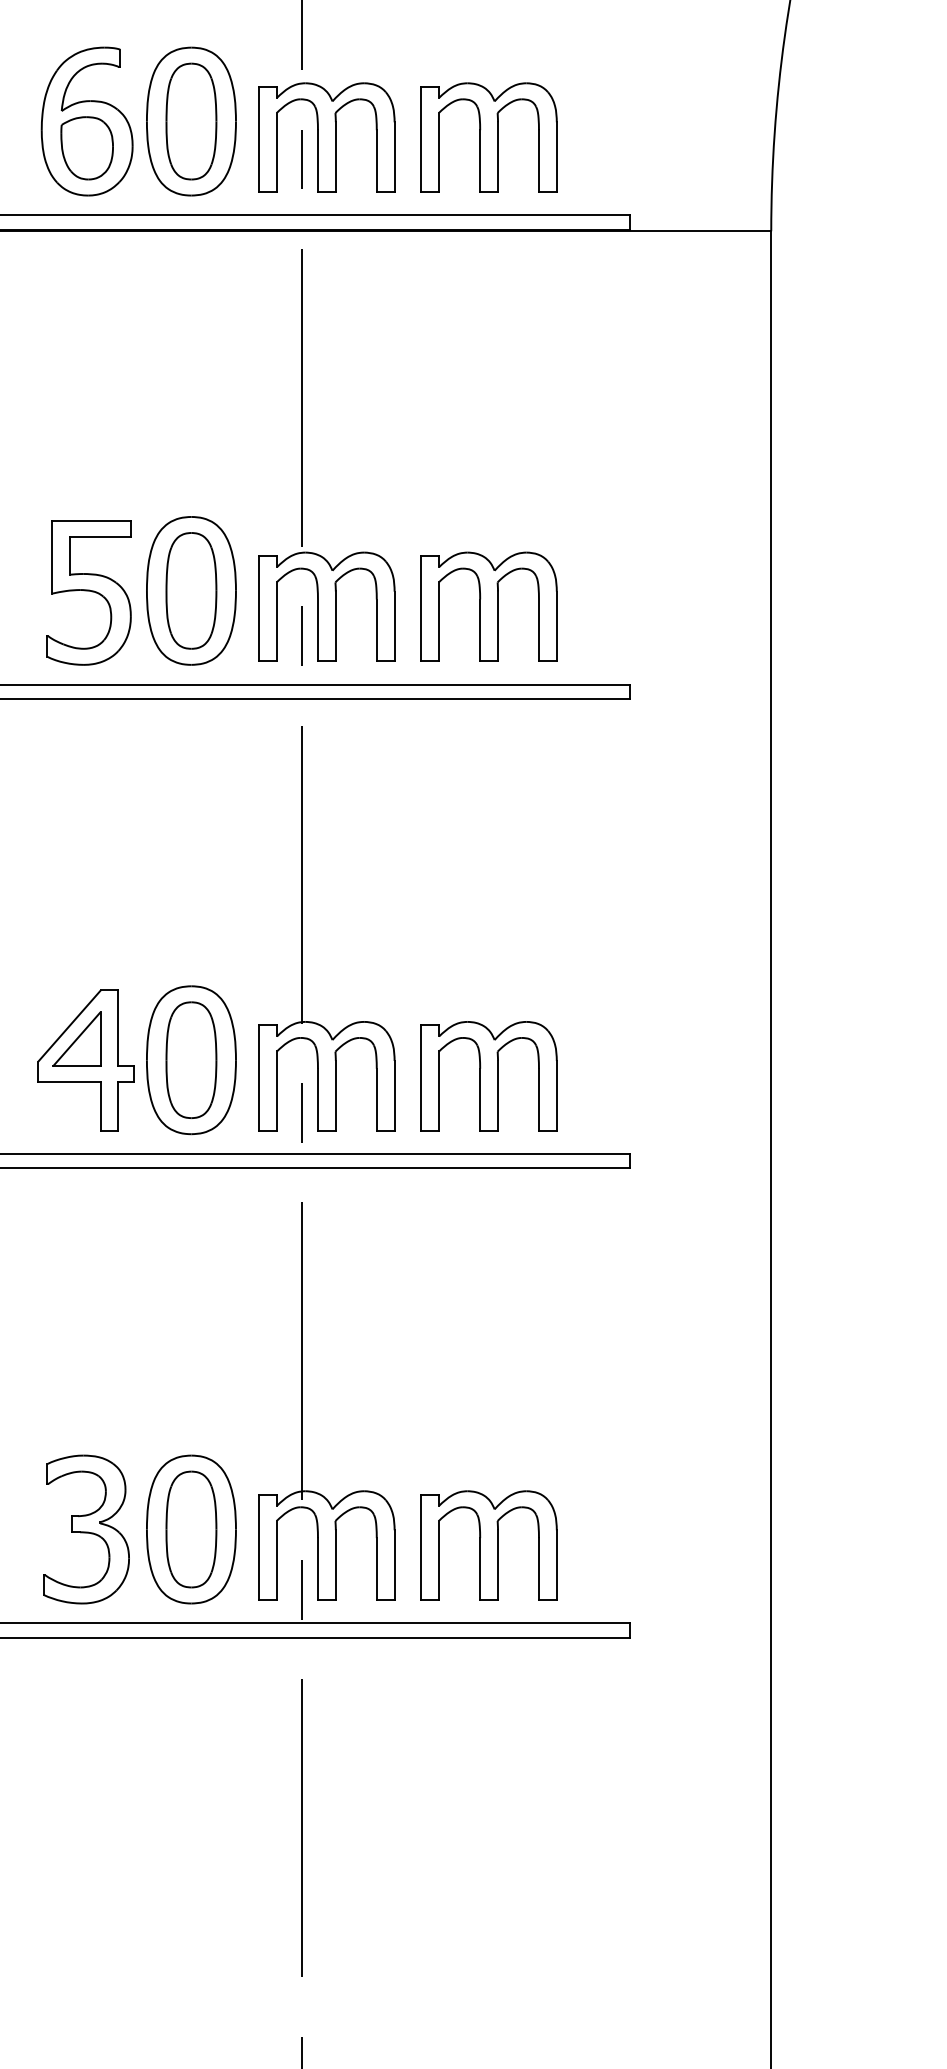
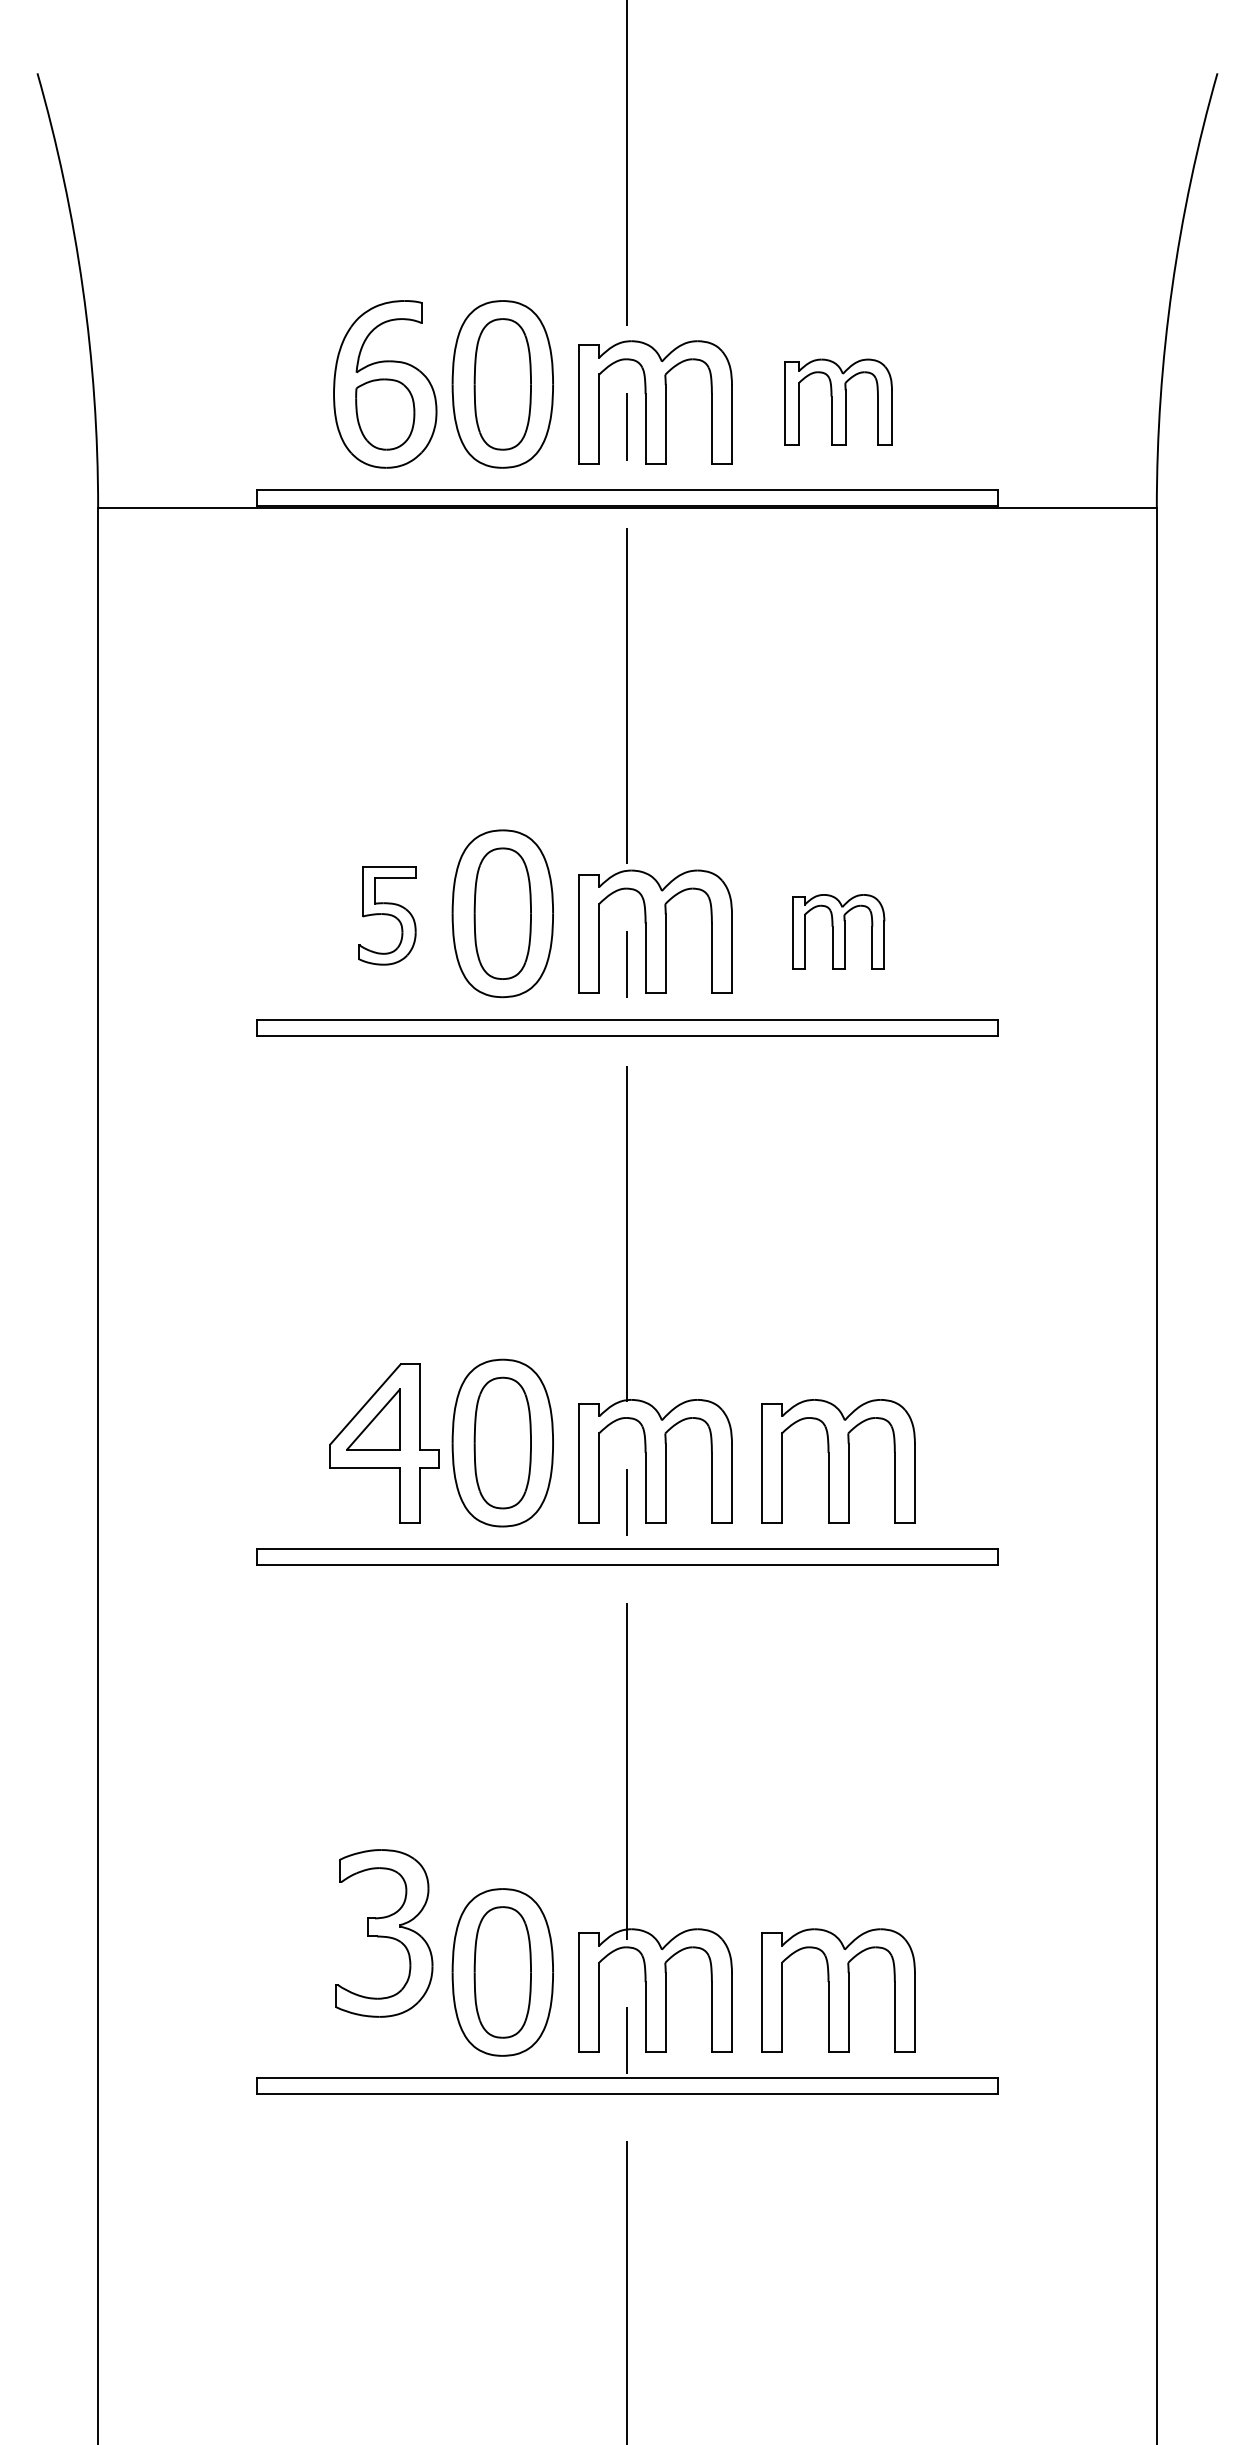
part: (489, 137) -> (838, 402), size x0.7
part: (89, 592) -> (387, 915), size x0.6
part: (489, 606) -> (838, 931), size x0.6
part: (86, 1529) -> (384, 1933), moved

